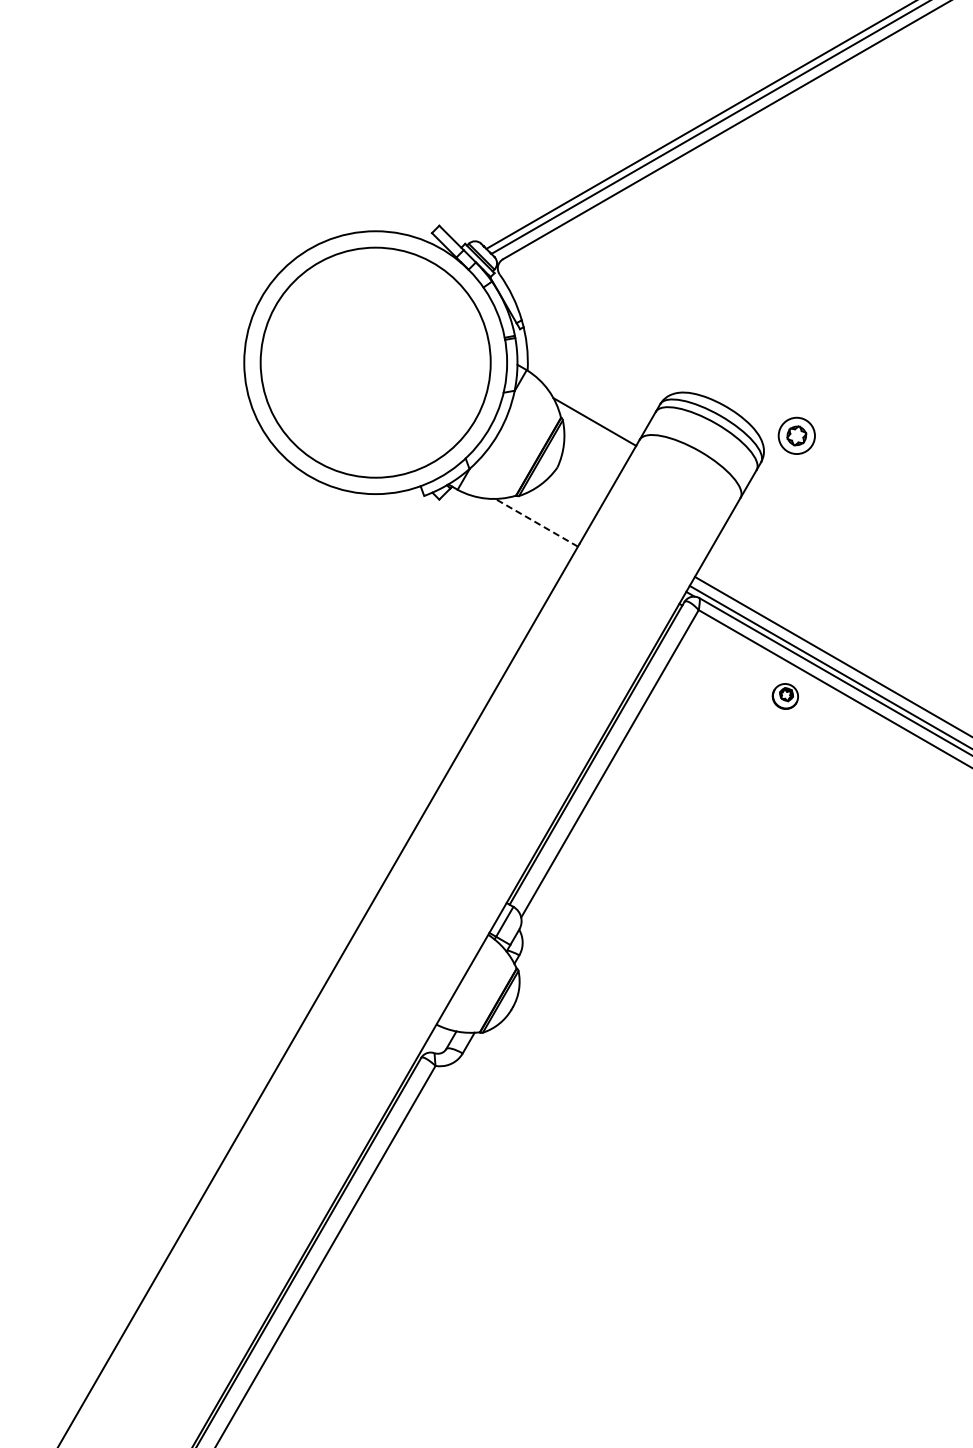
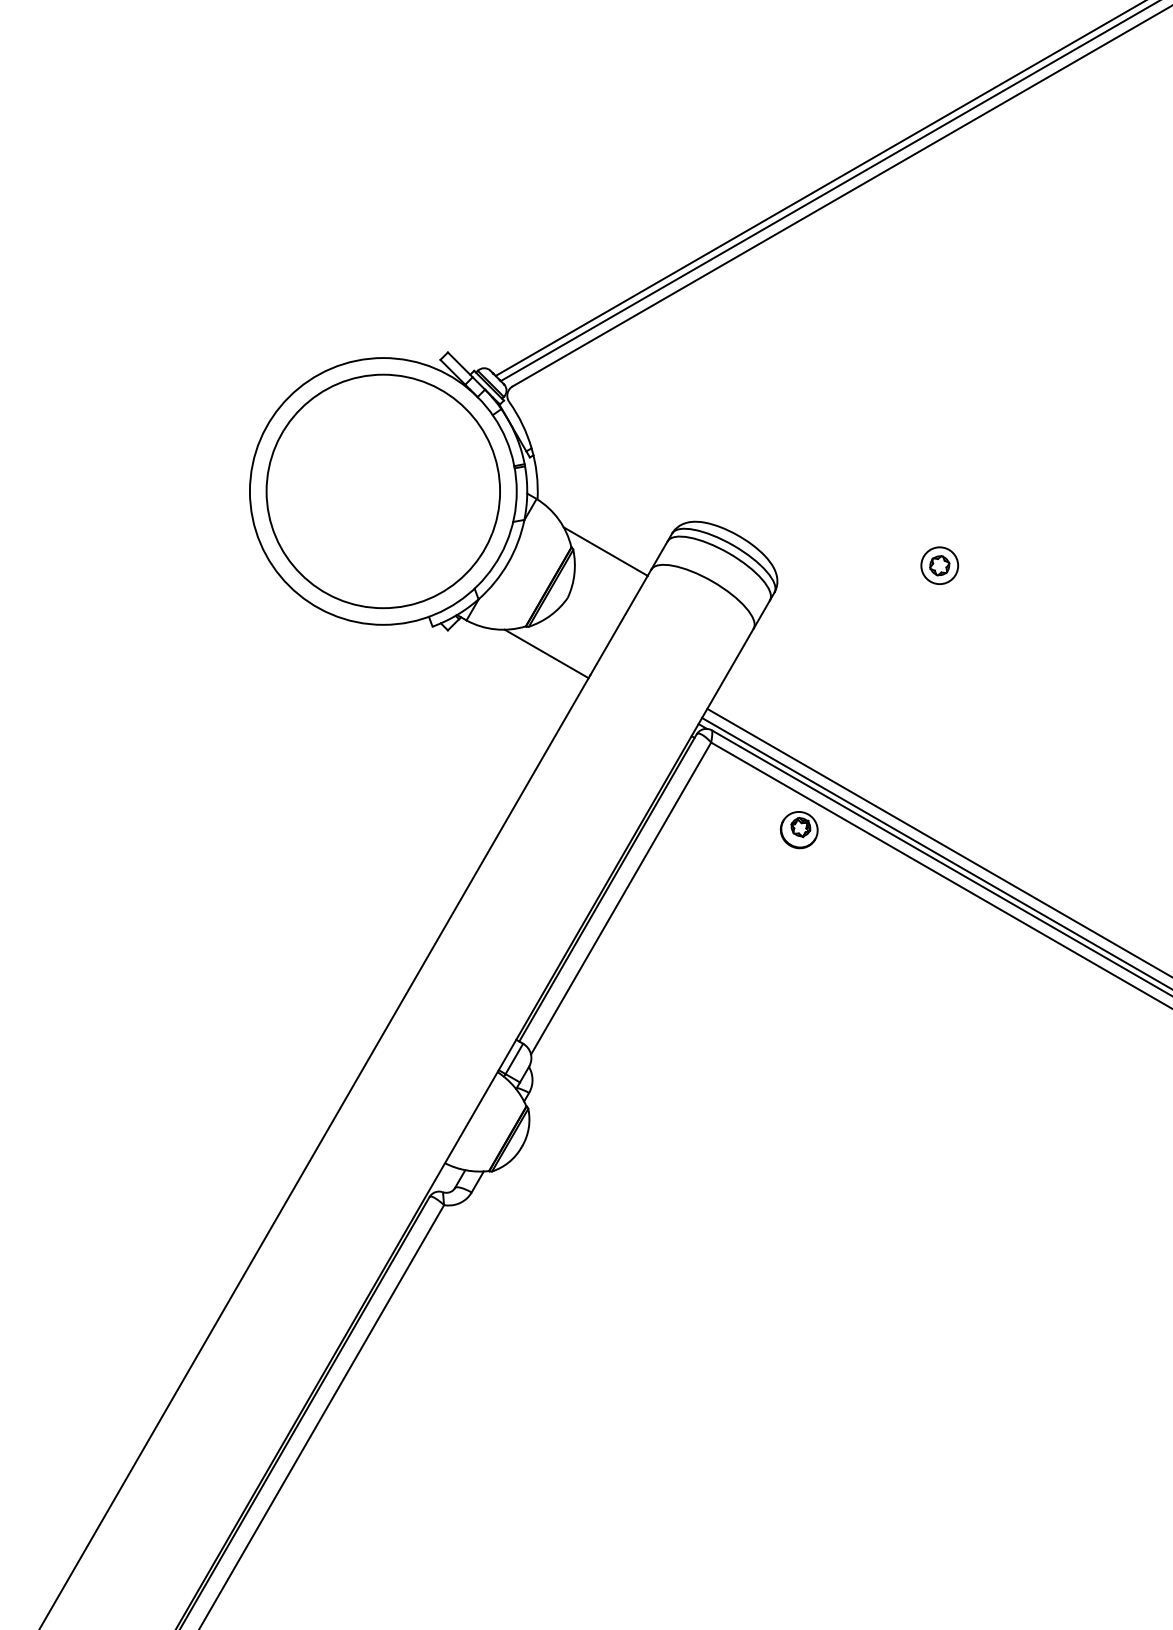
part: (796, 435) -> (939, 565), moved
line: (536, 522) -> (546, 653), dashed -> solid
part: (784, 696) -> (798, 830), size x1.43

